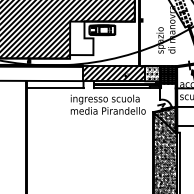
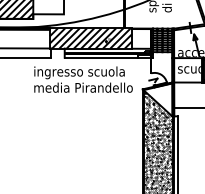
hatch: (153, 74) -> (143, 39), removed
hatch: (165, 119) -> (158, 99), removed

